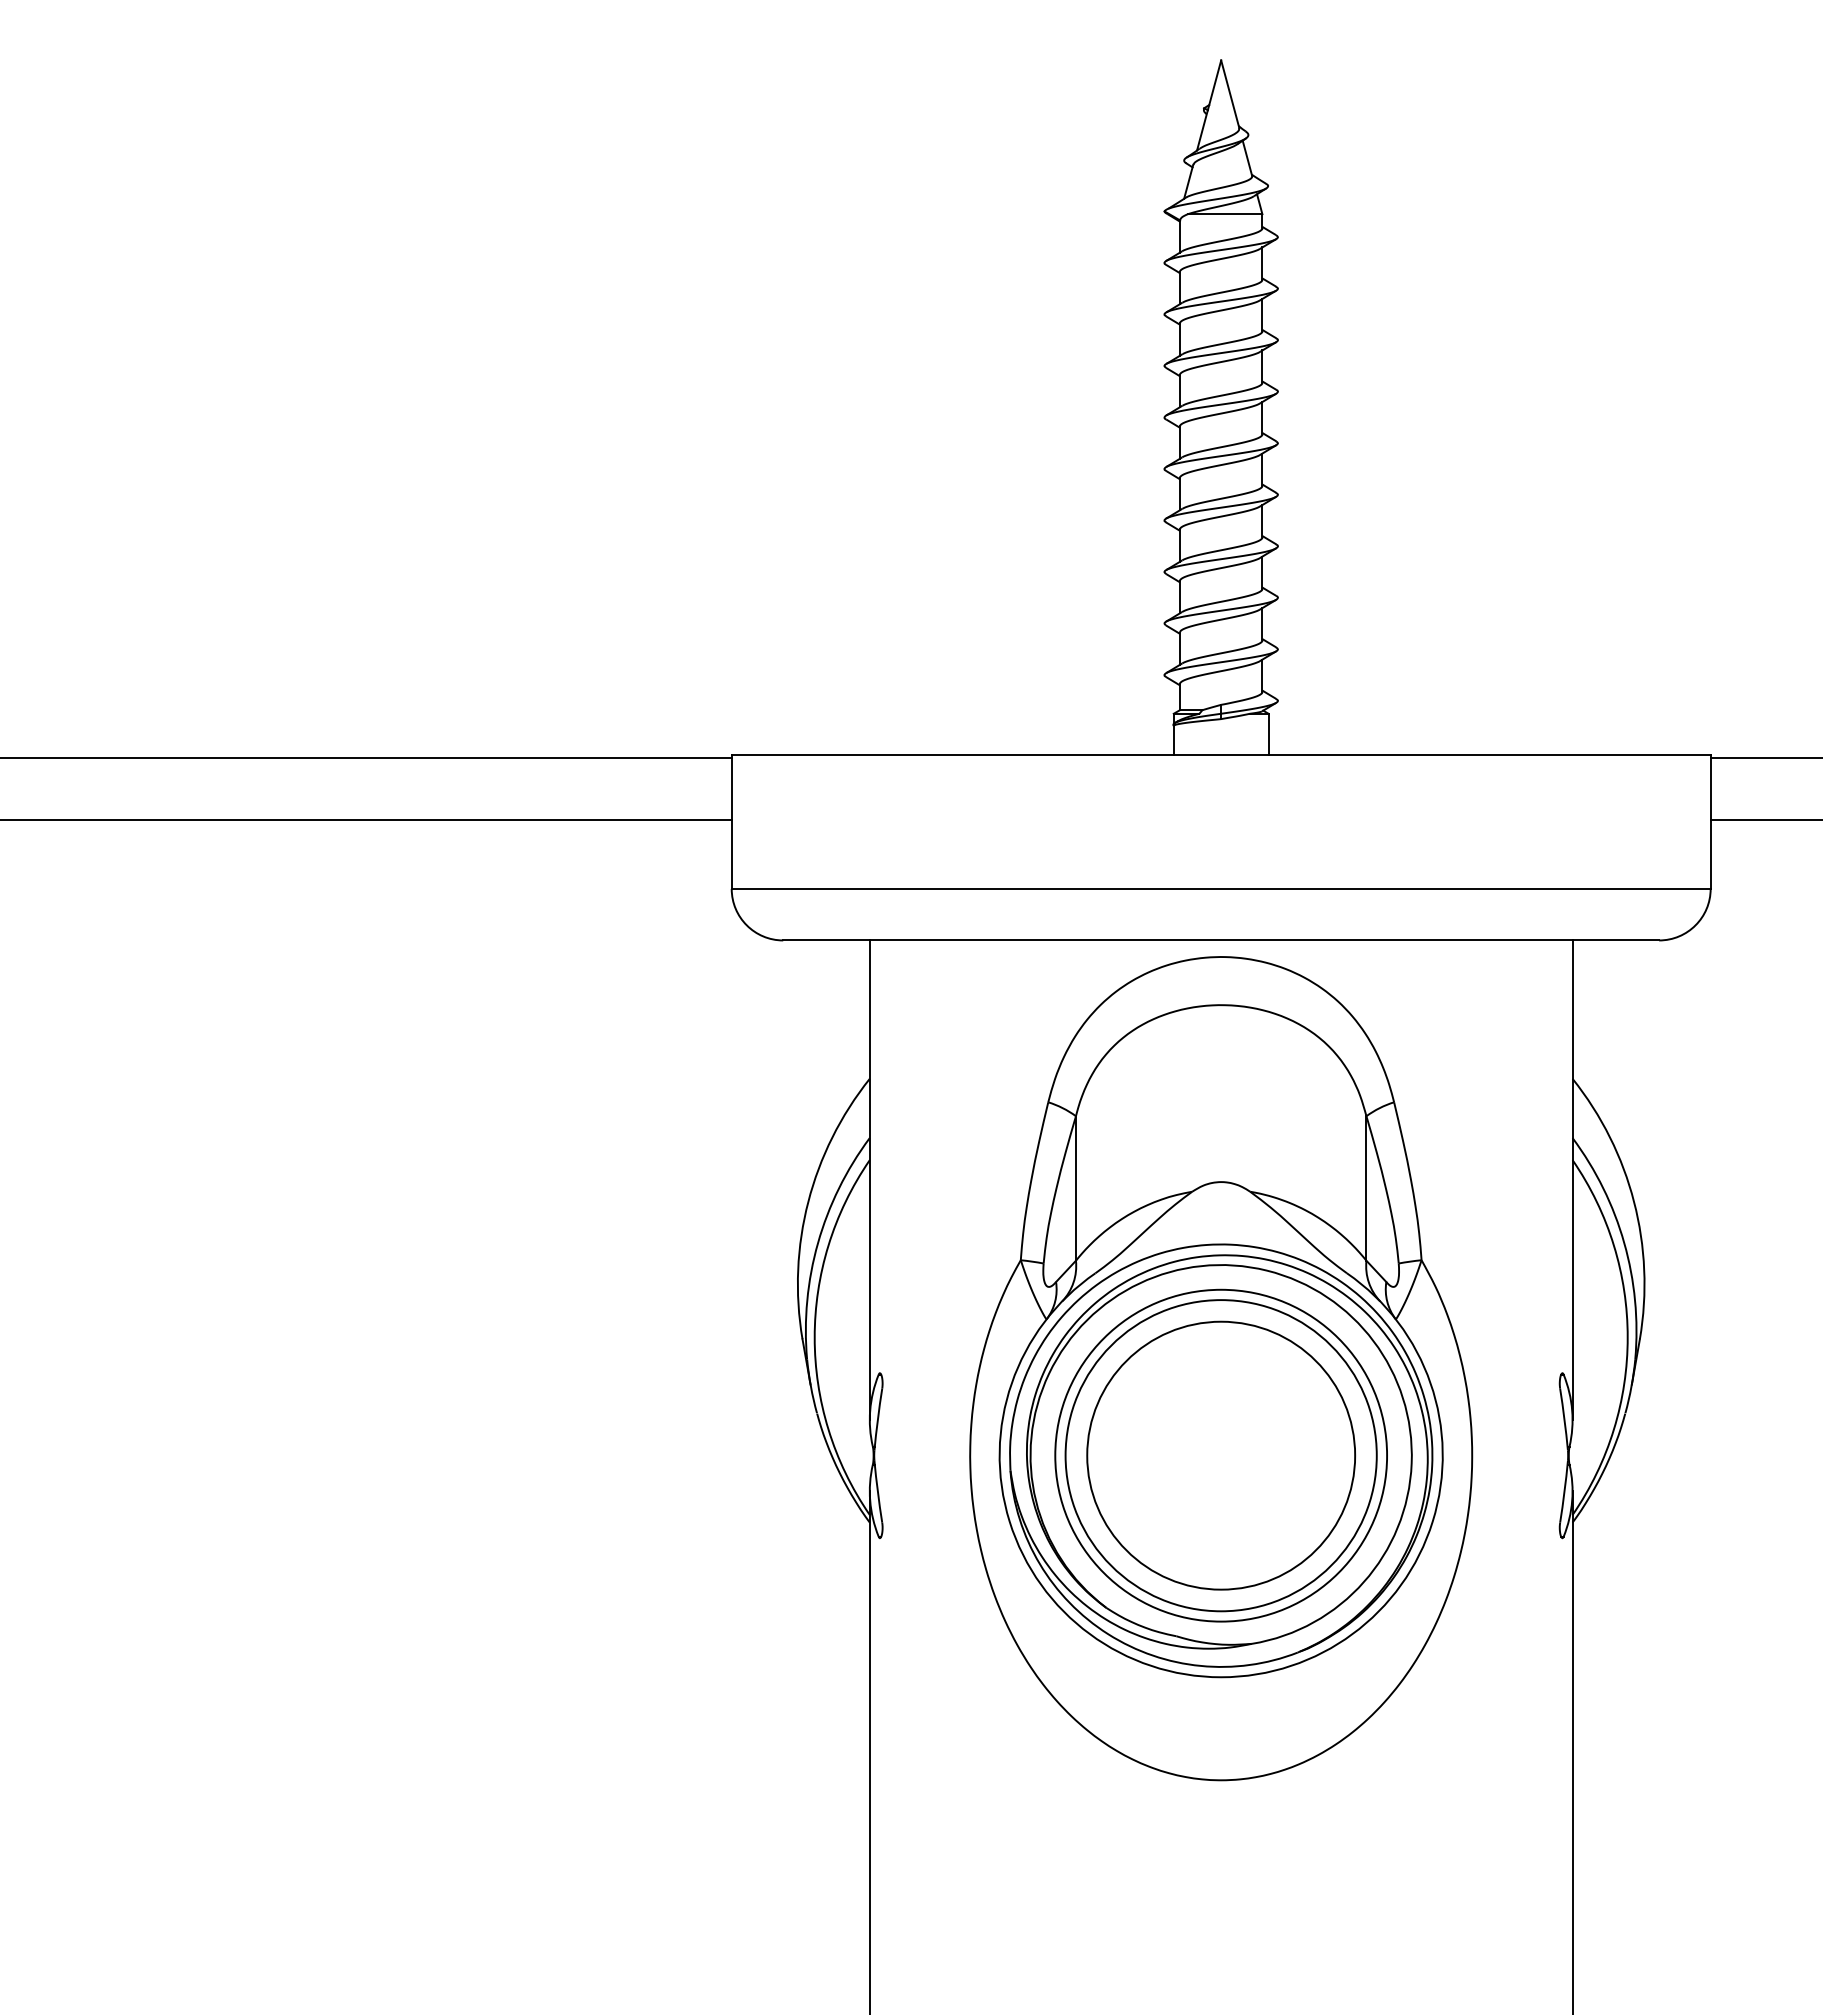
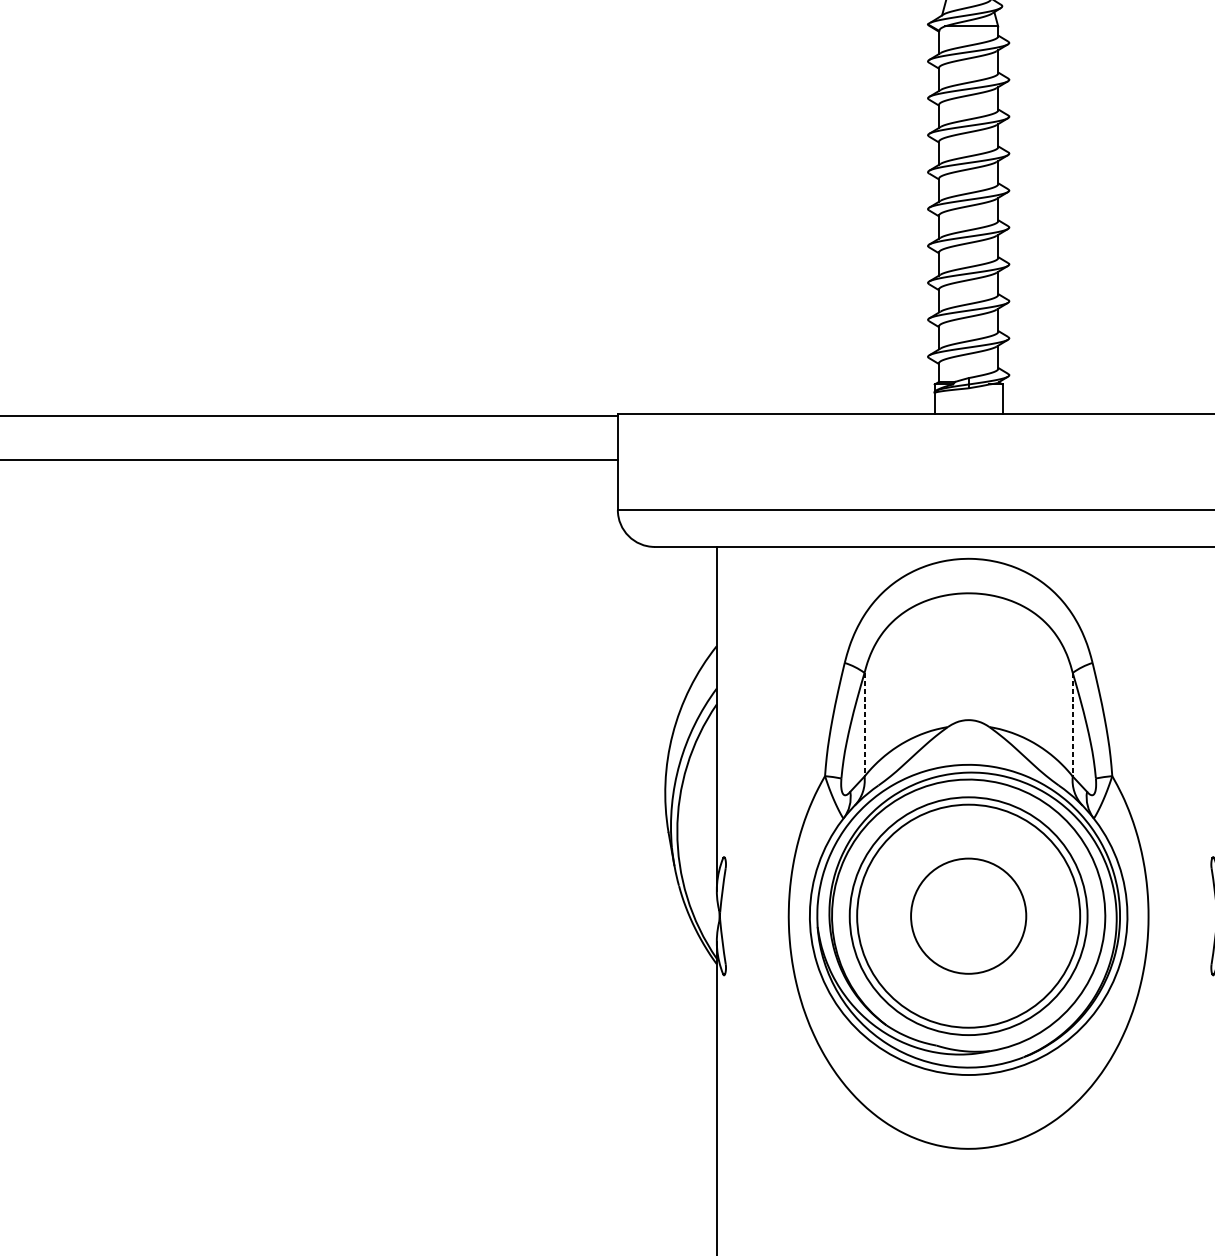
line: (1075, 1188) -> (864, 724), solid -> dashed
line: (1366, 1188) -> (1072, 724), solid -> dashed
circle: (1221, 1455) -> (968, 916), size x0.6

